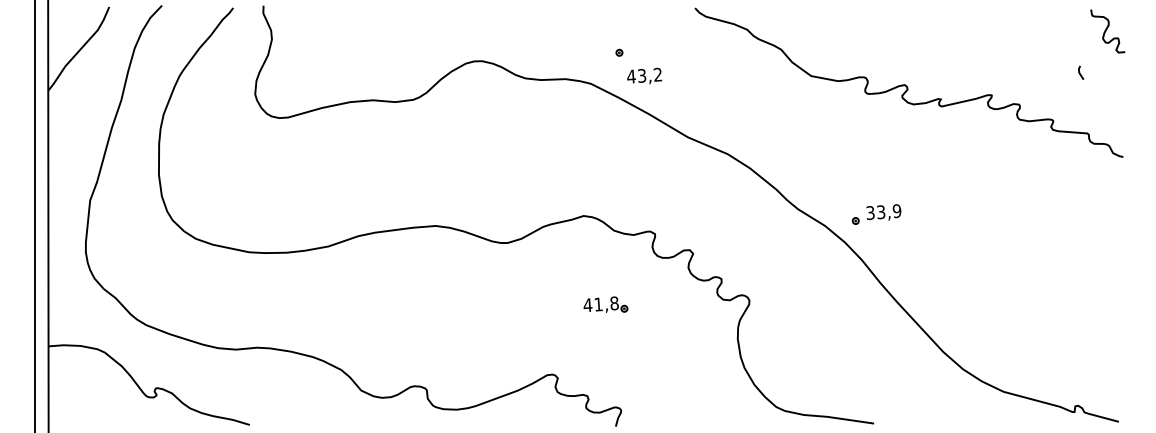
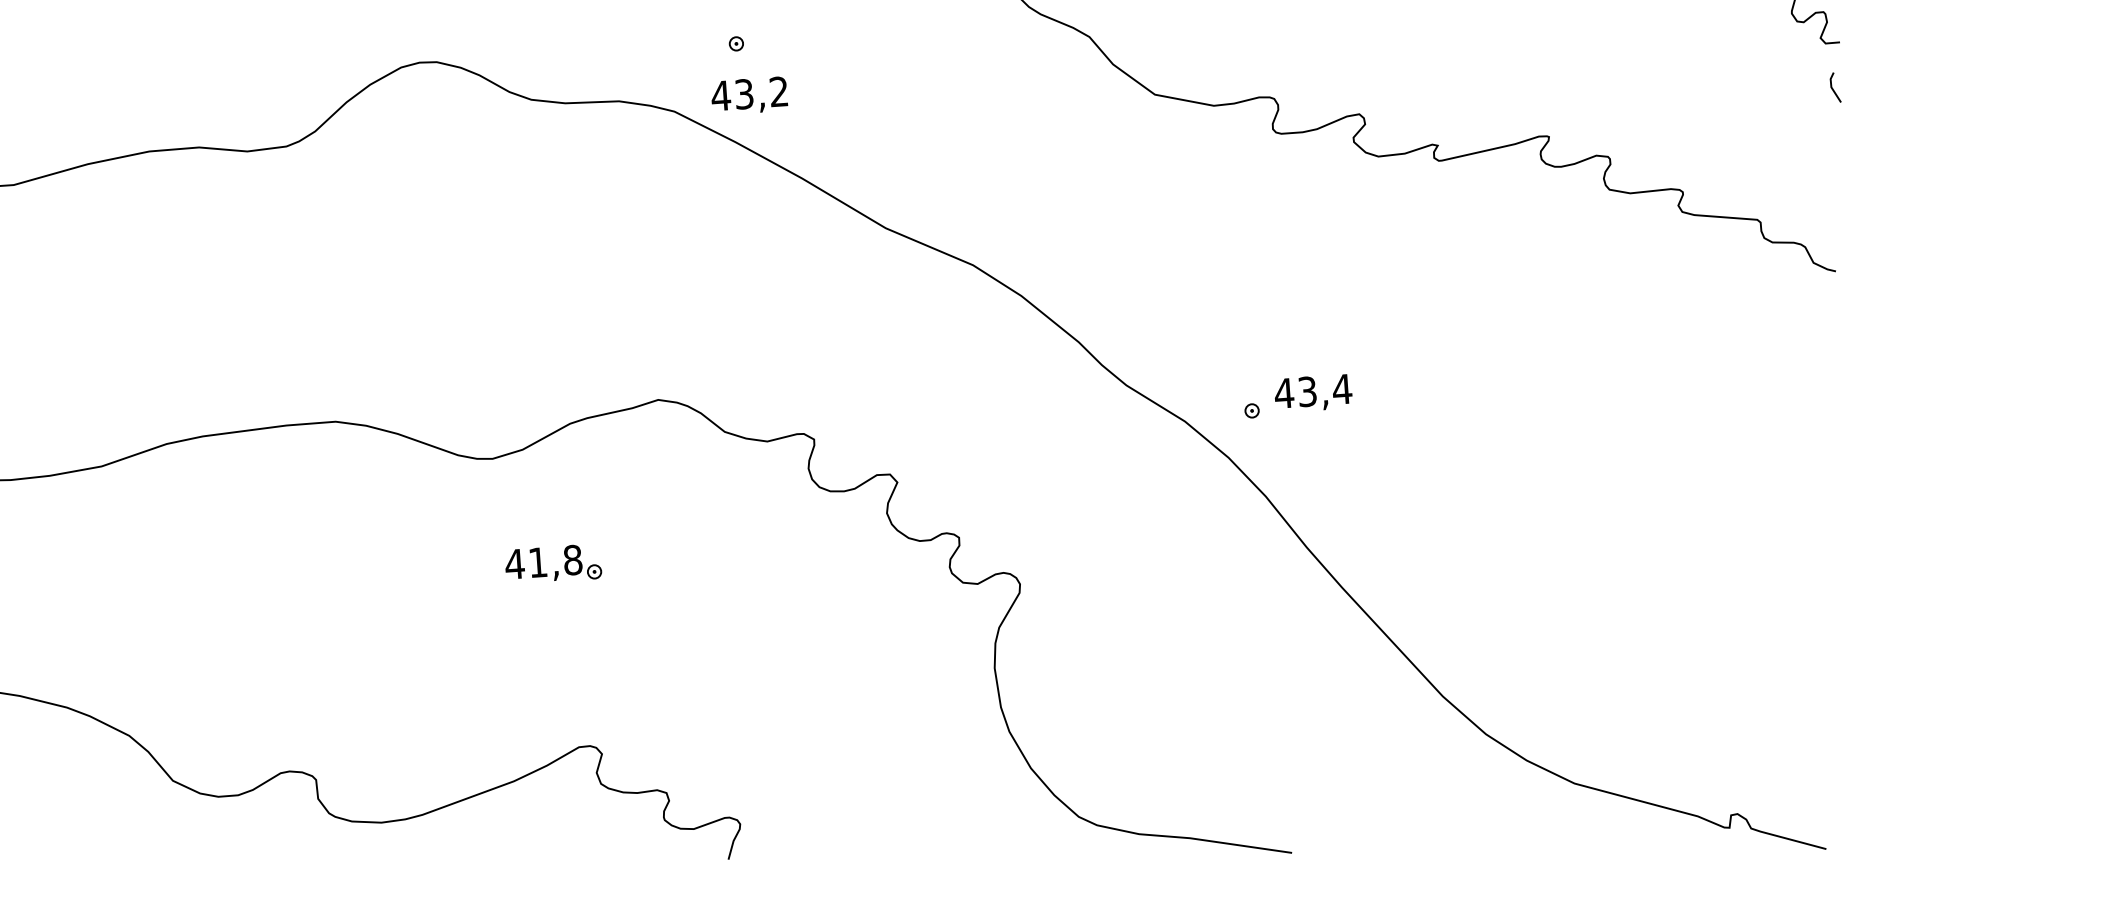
line: (1080, 72) -> (1834, 86), moved
text: (644, 75) -> (749, 93), moved
text: (883, 211) -> (1312, 390), 33,9 -> 43,4
part: (605, 304) -> (553, 562), moved

